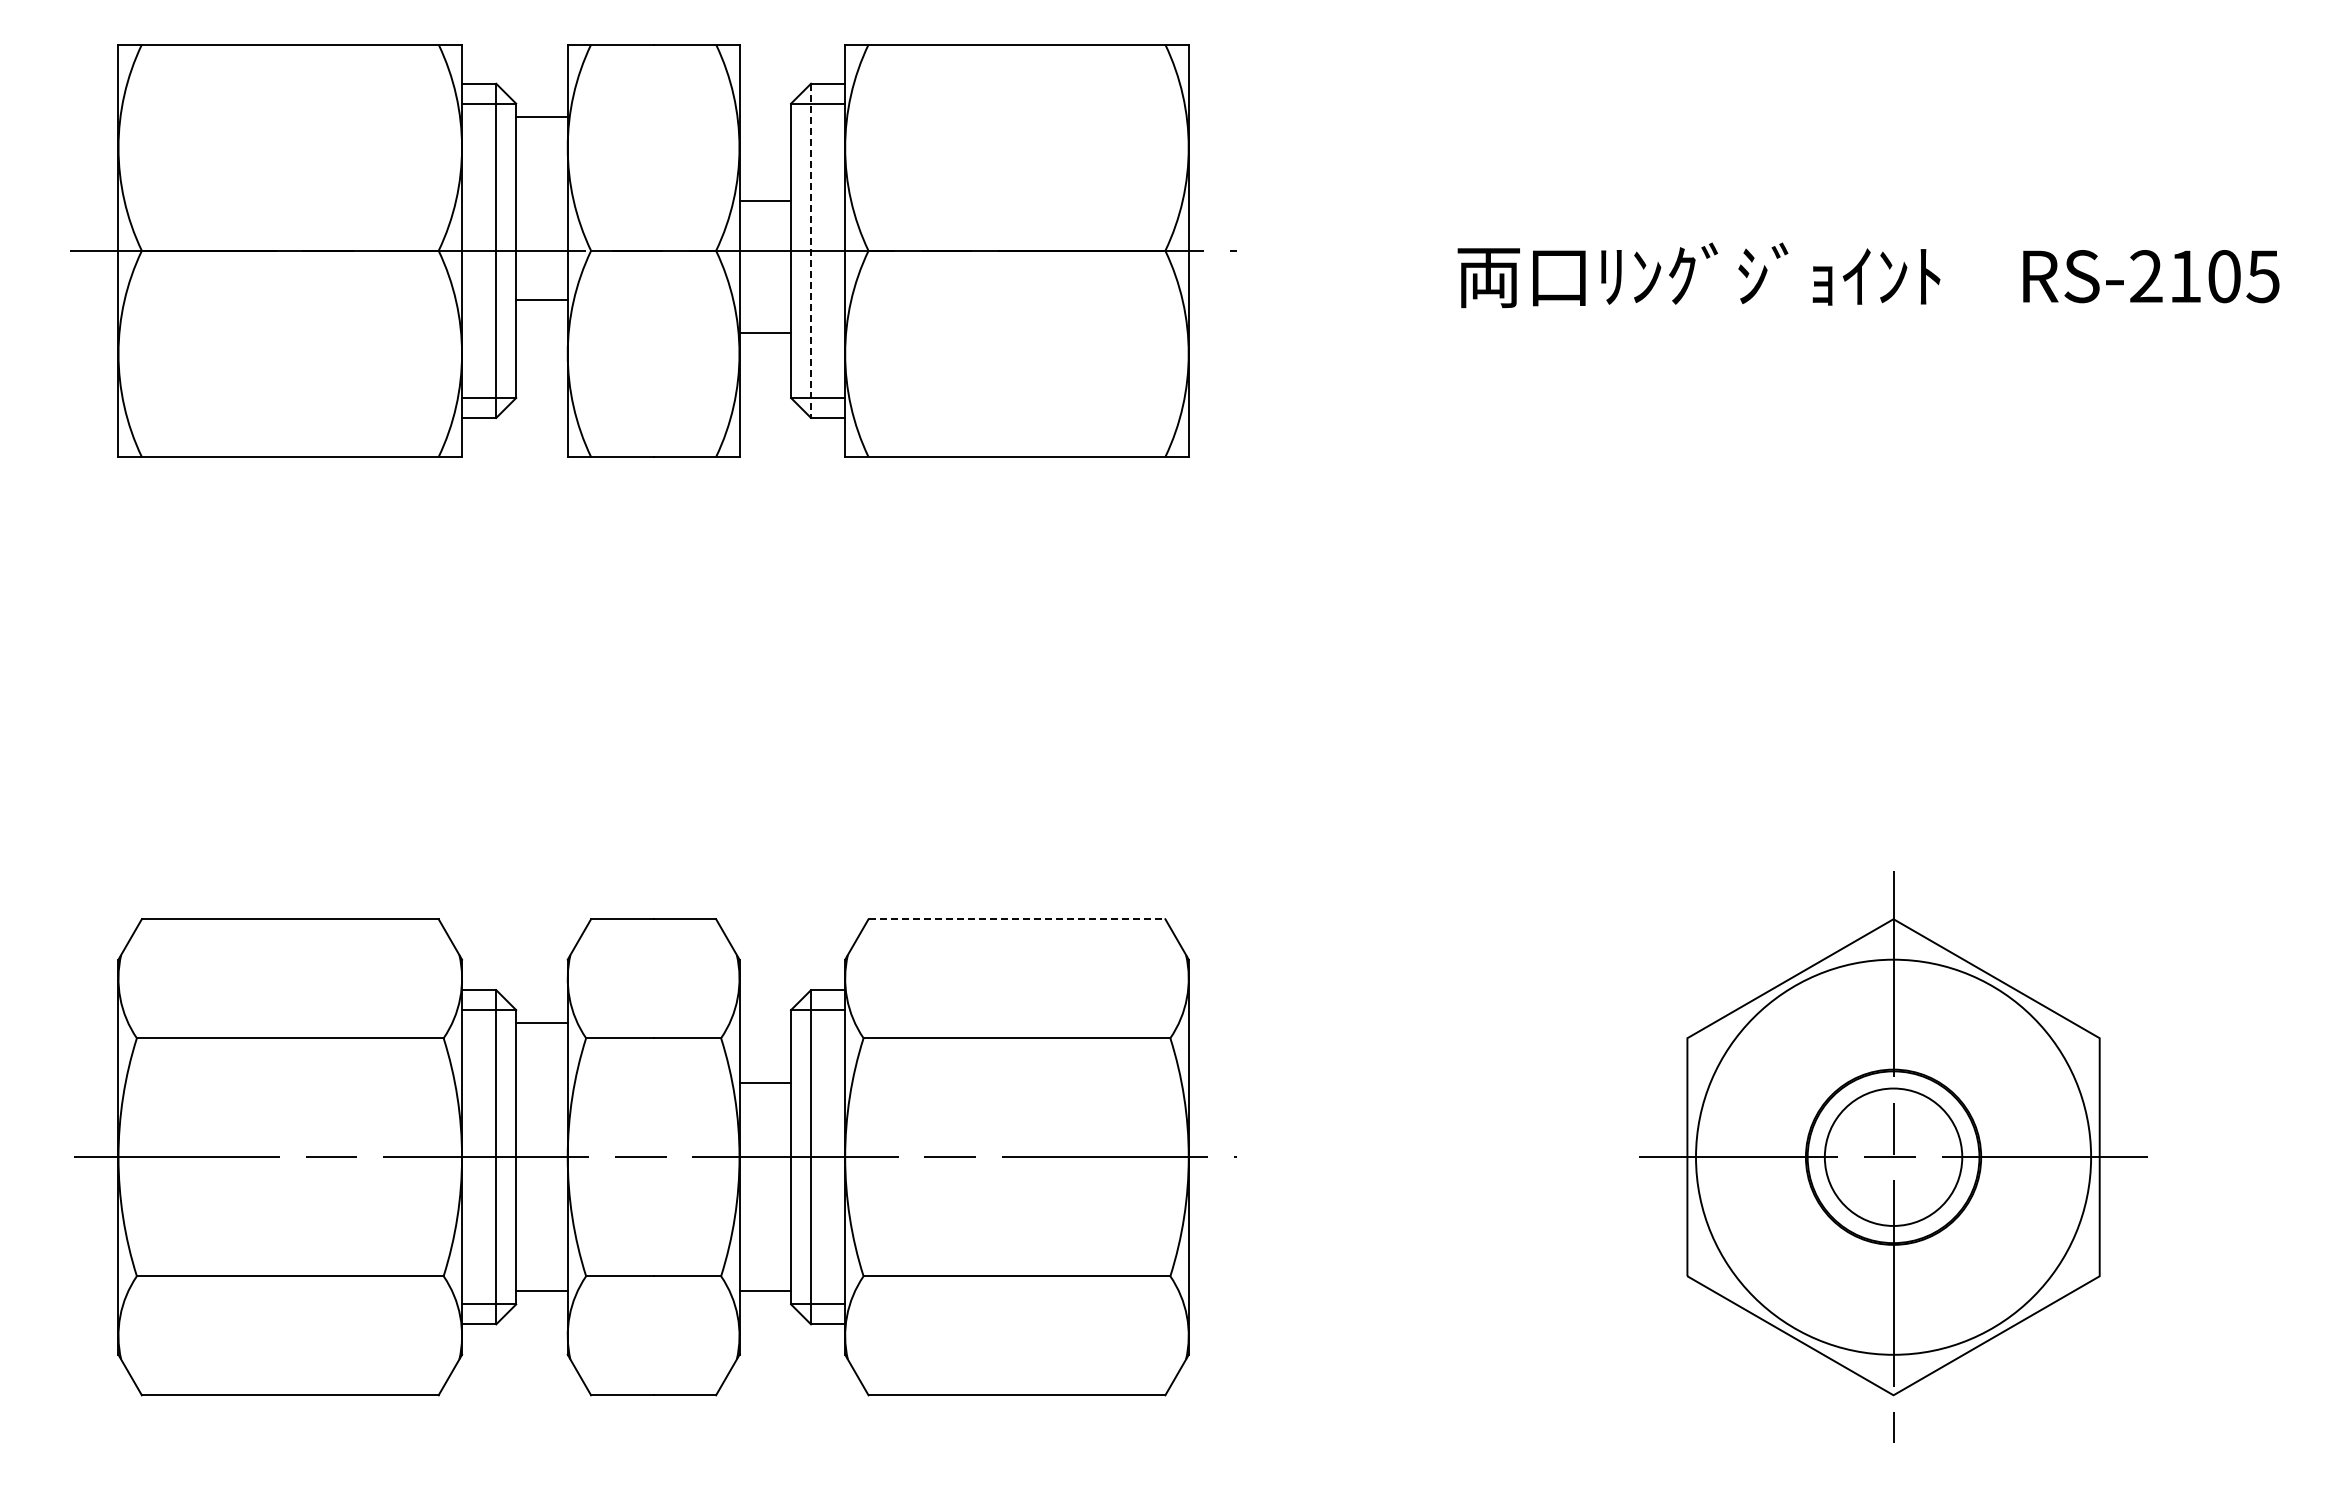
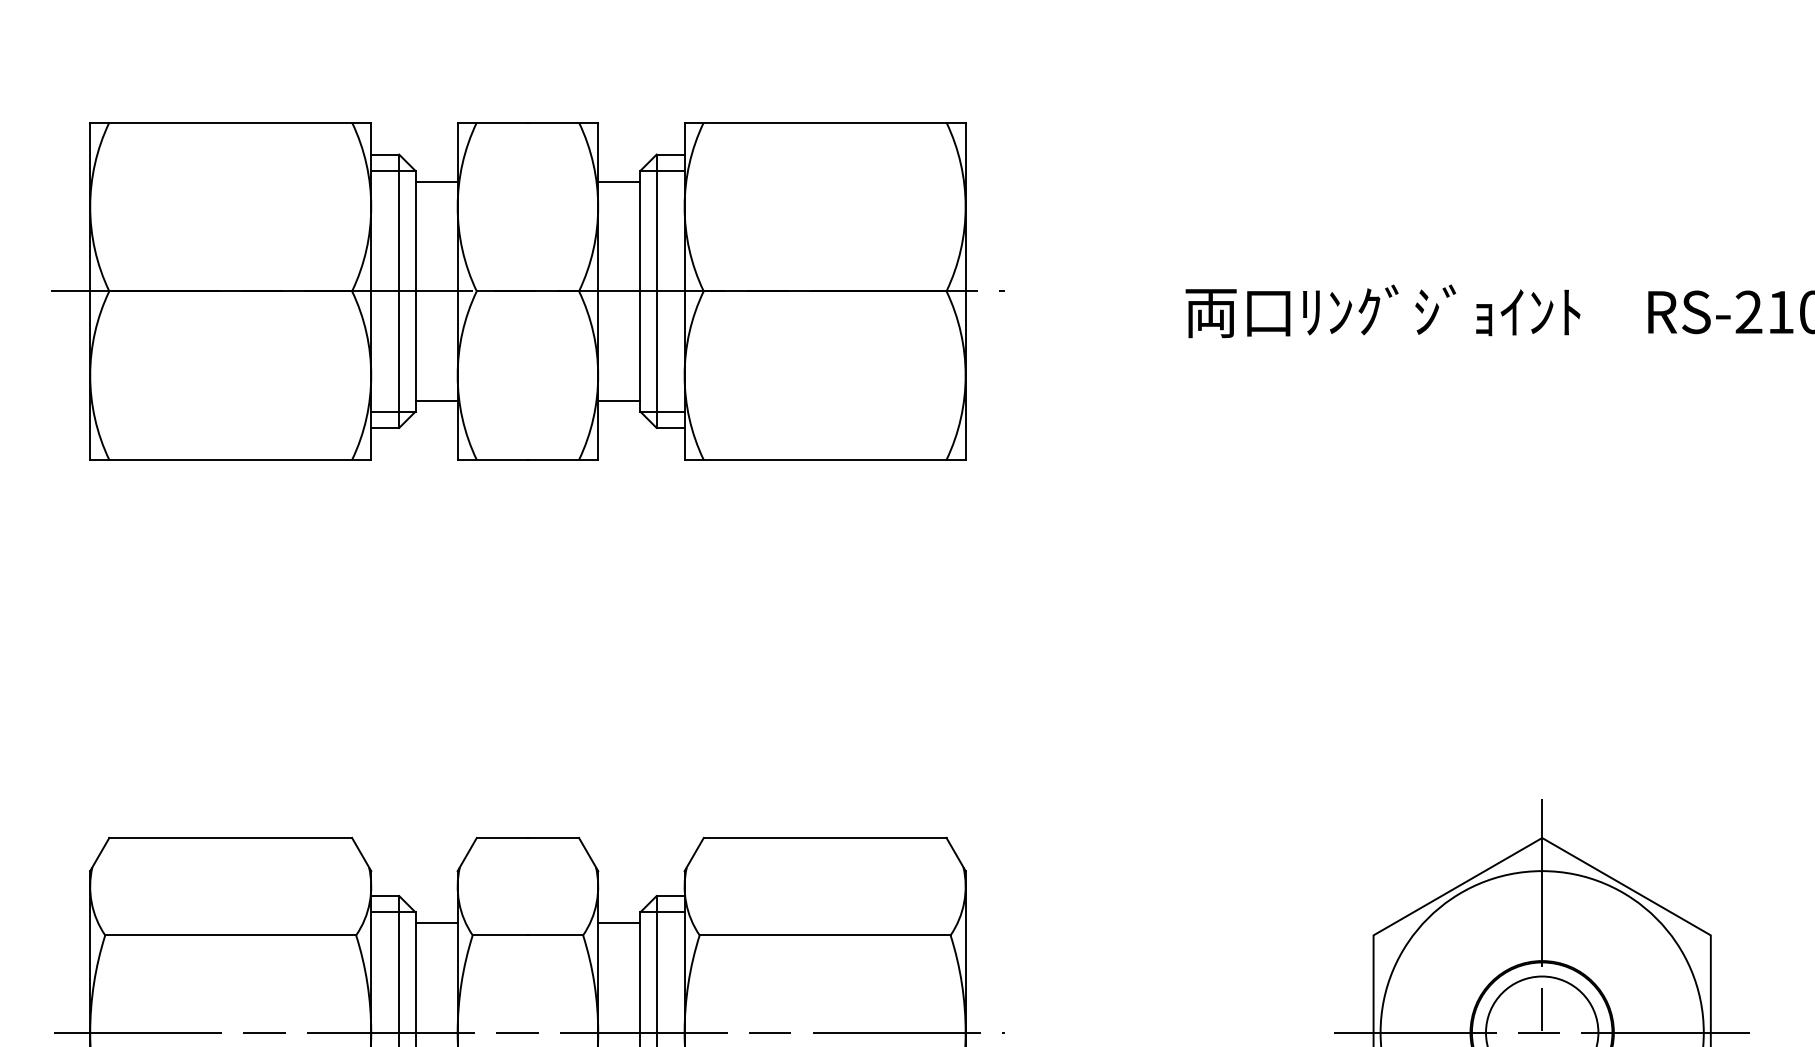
line: (765, 200) -> (619, 181), moved
line: (811, 251) -> (657, 291), dashed -> solid
line: (541, 299) -> (436, 400), moved
line: (765, 332) -> (619, 400), moved
line: (1017, 919) -> (825, 838), dashed -> solid
line: (765, 1083) -> (619, 923), moved

